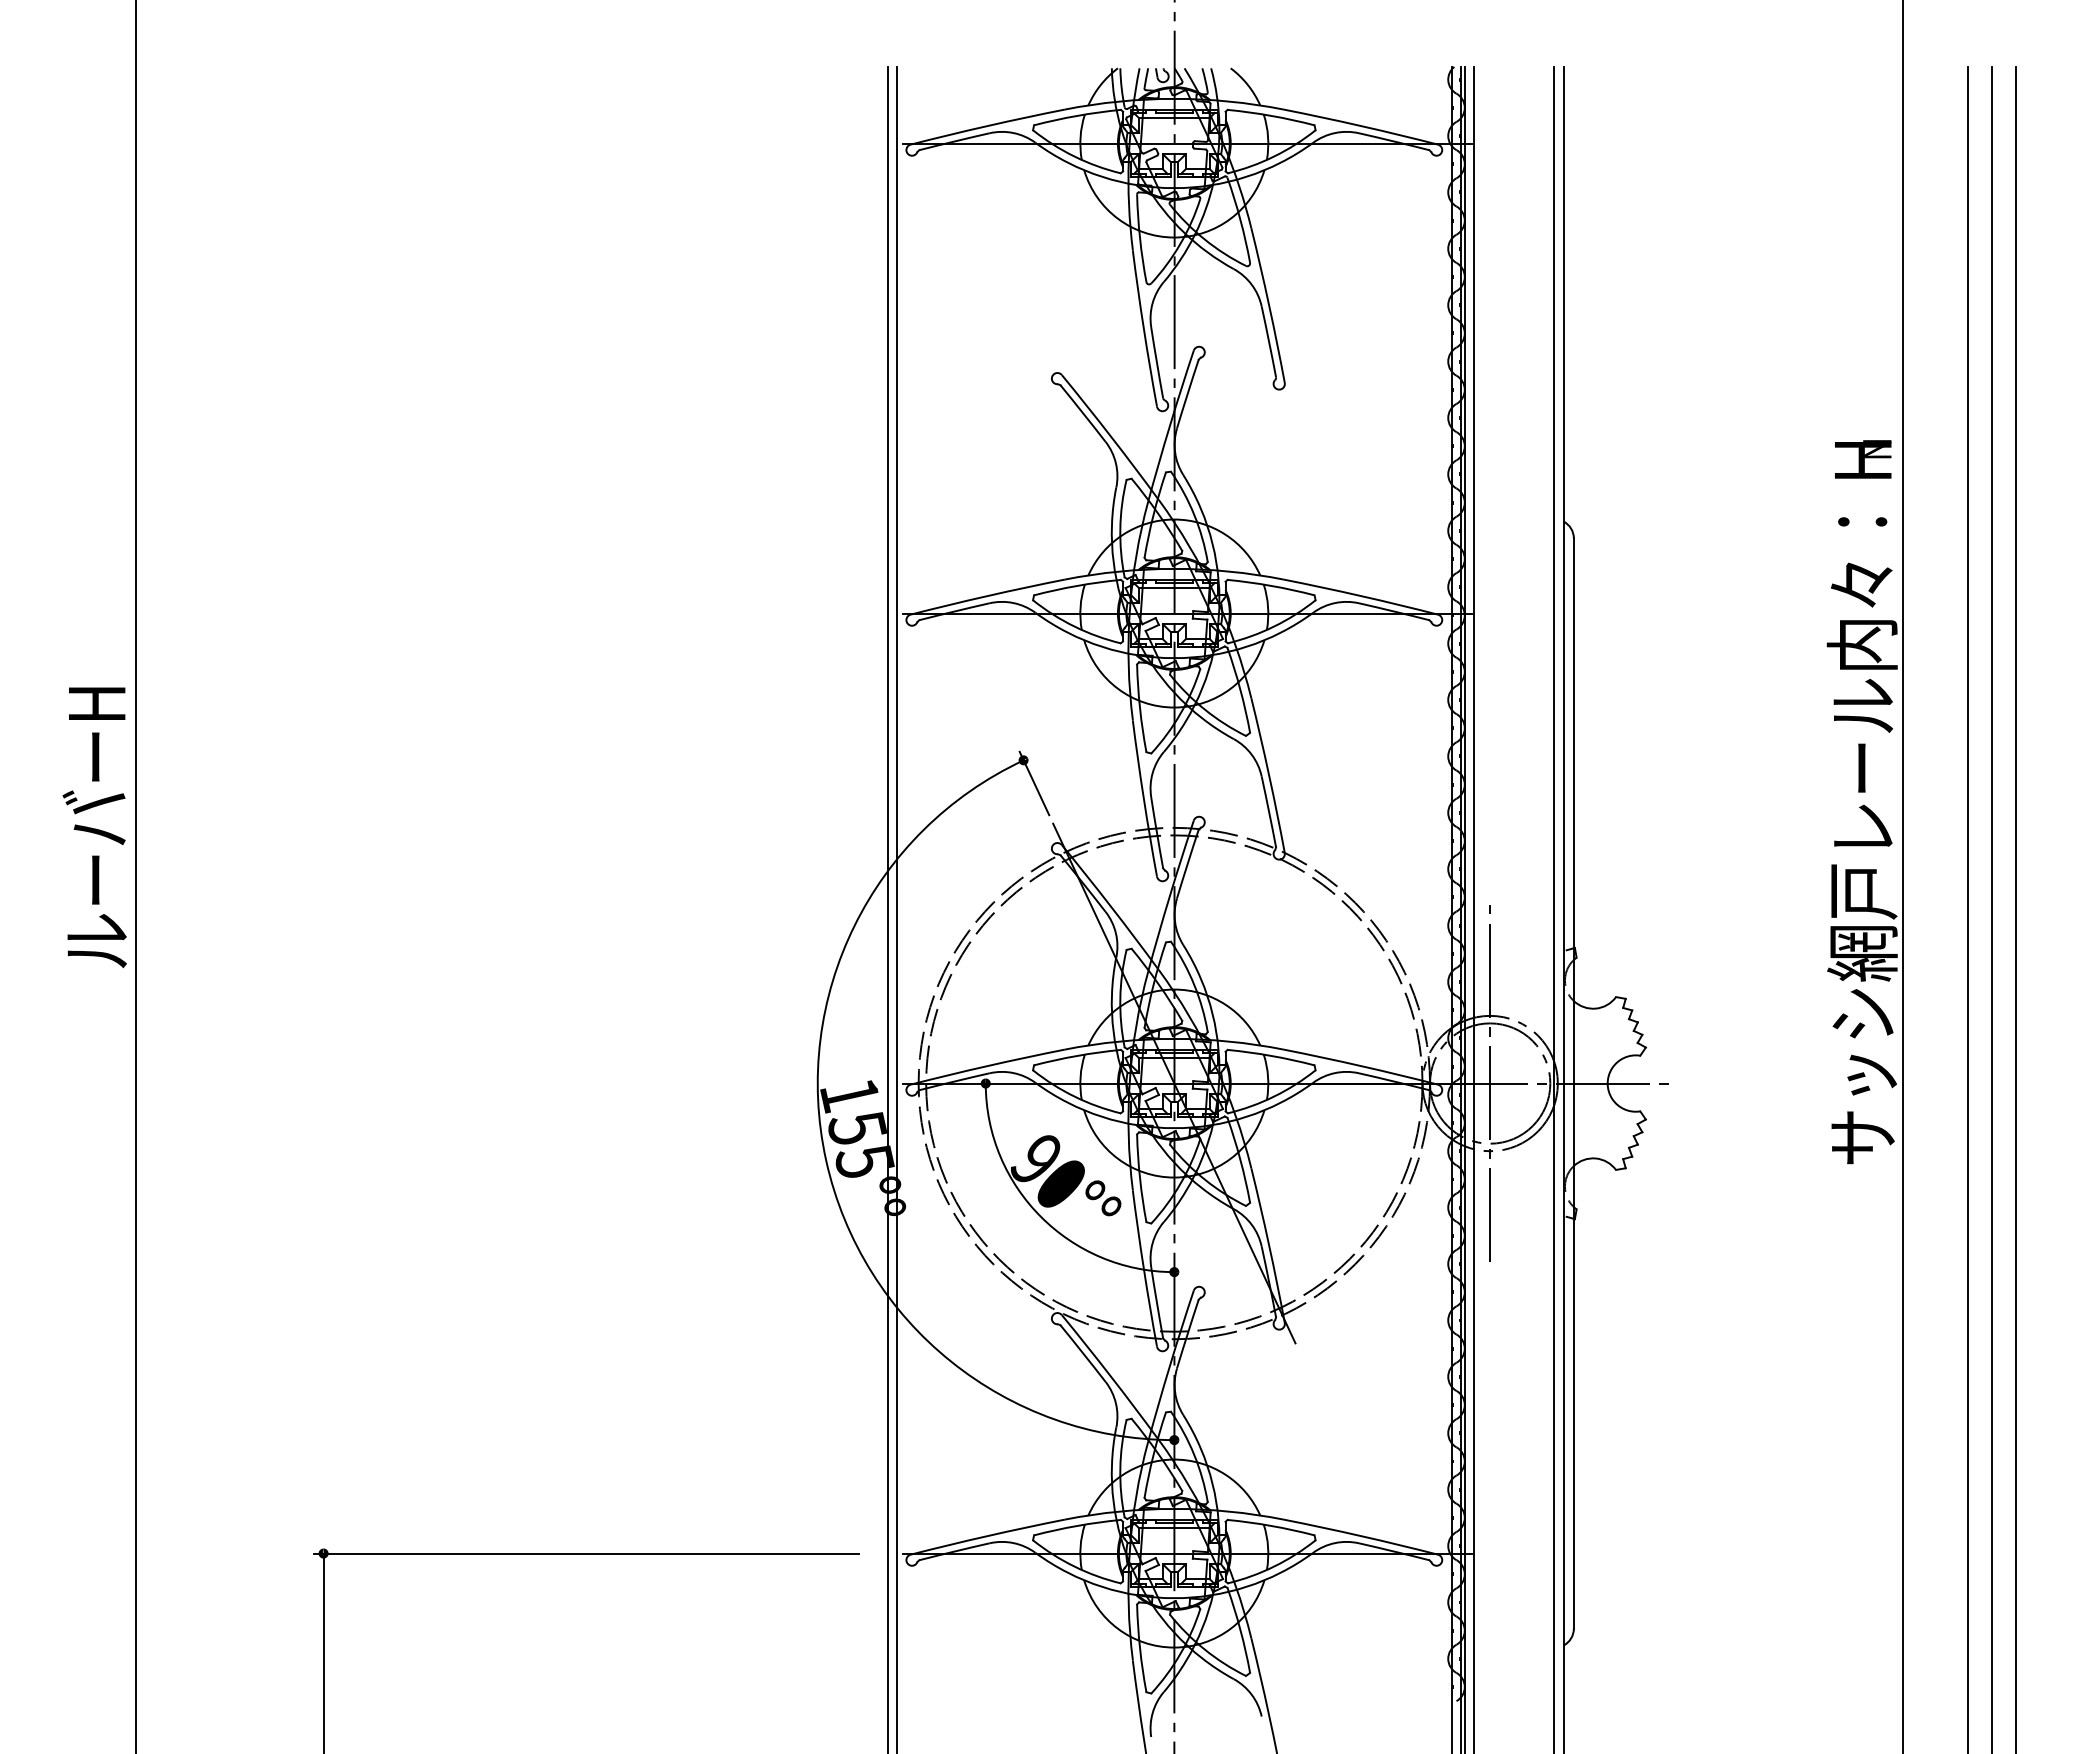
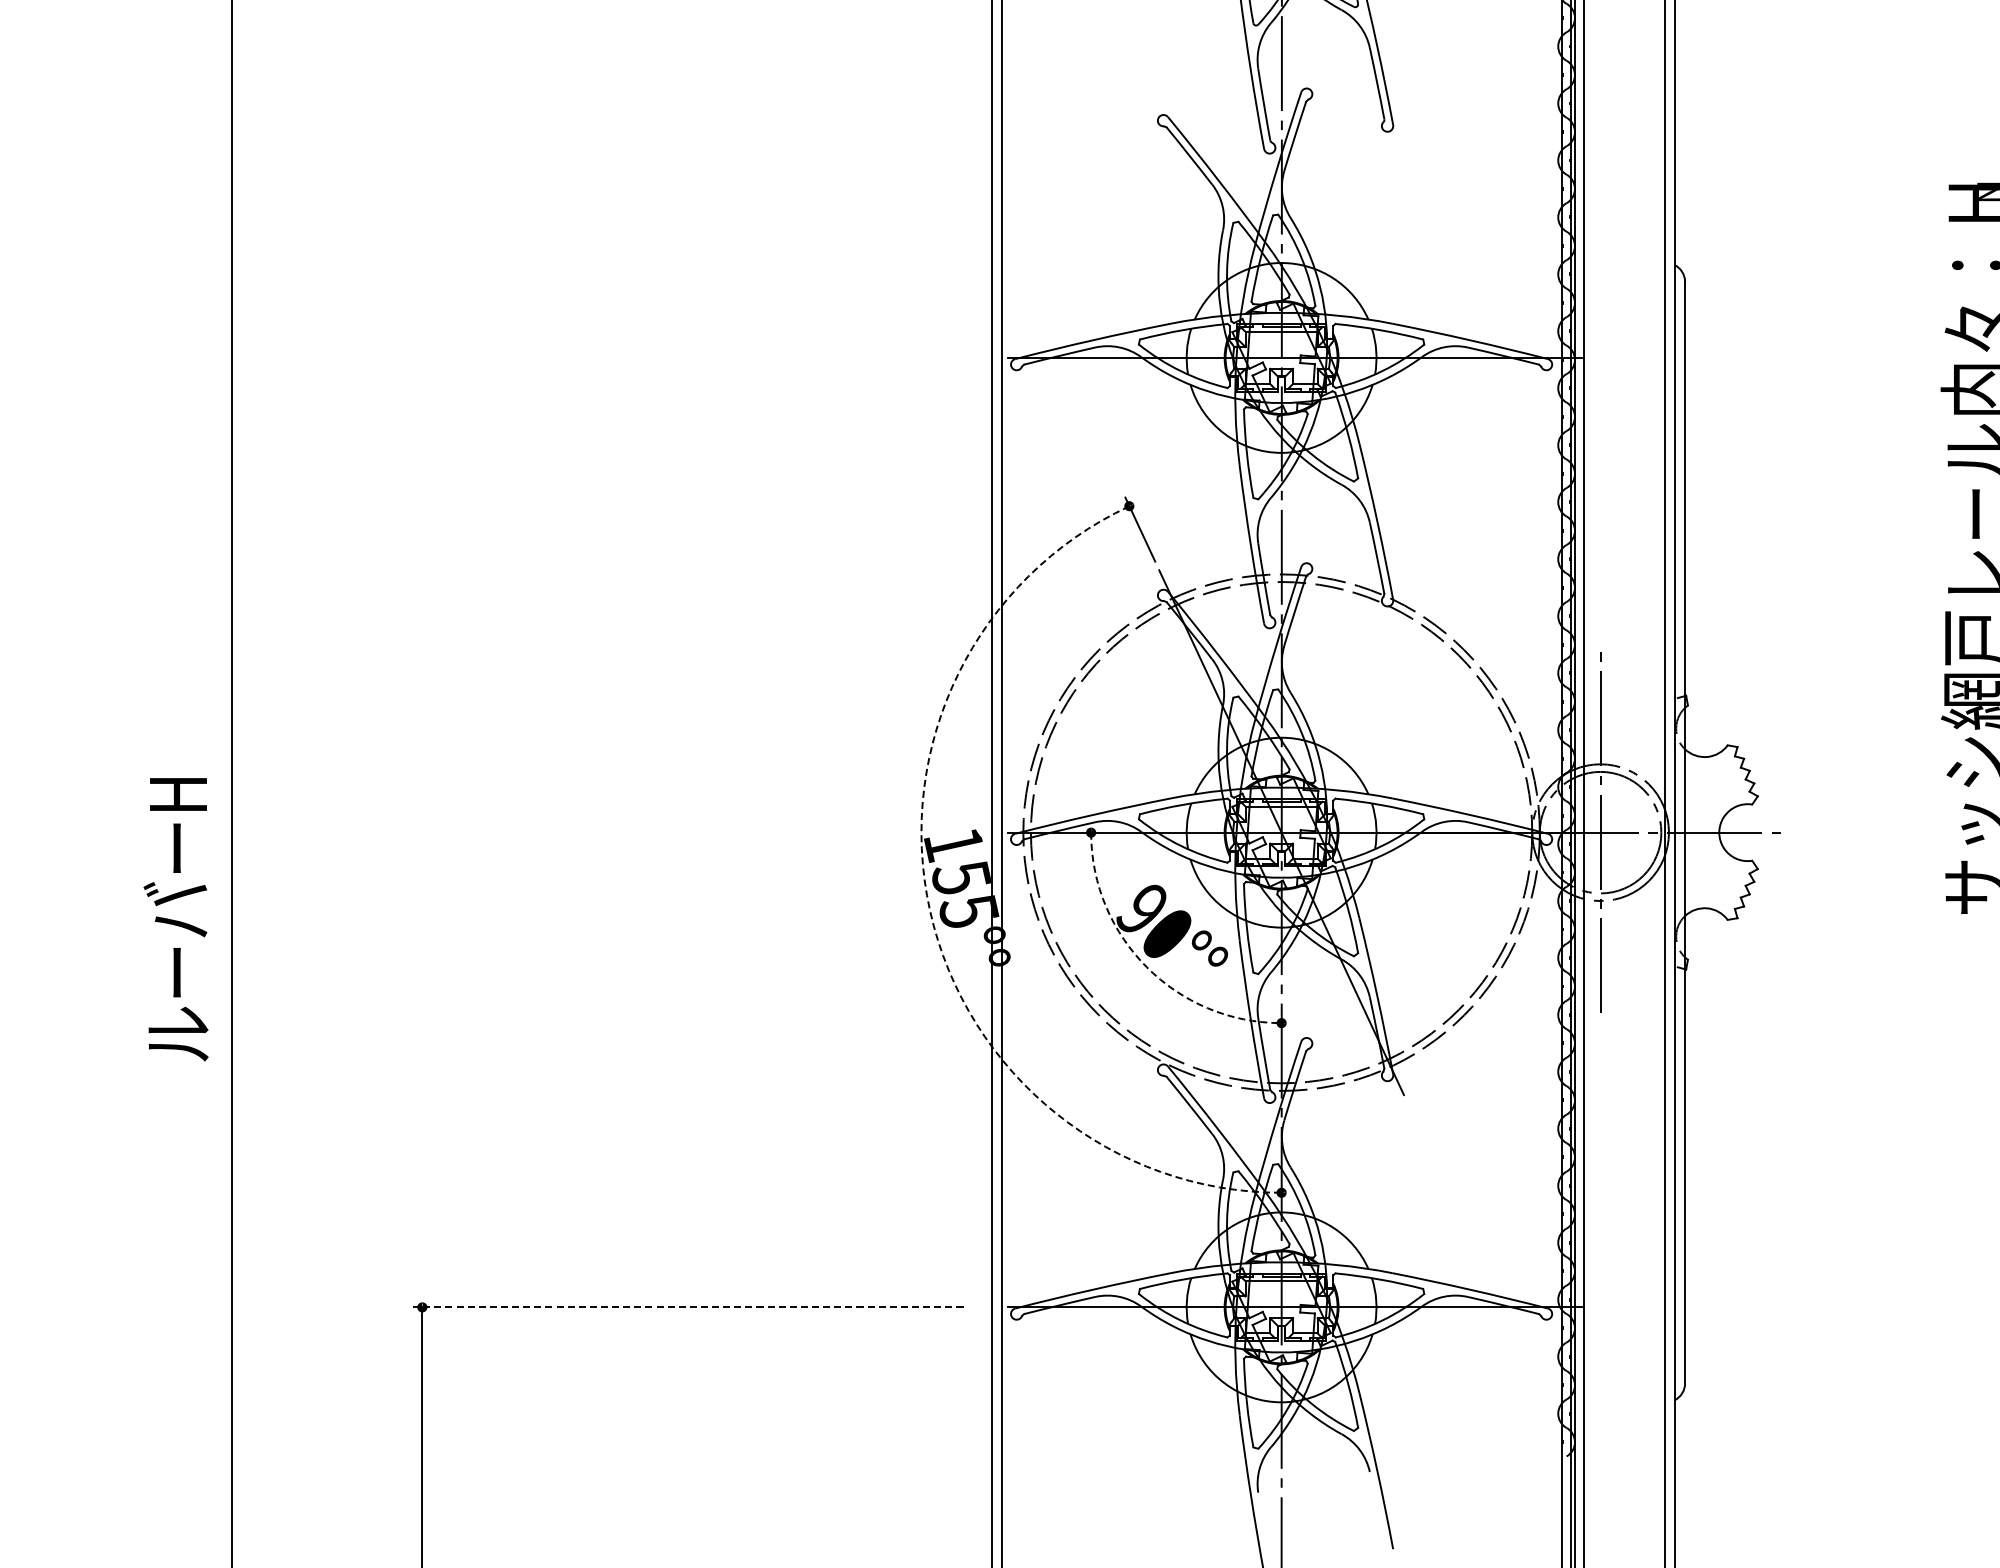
text: (94, 827) -> (175, 919), moved
arc: (826, 1160) -> (930, 910), solid -> dashed
arc: (1040, 1216) -> (1146, 966), solid -> dashed
line: (586, 1553) -> (687, 1307), solid -> dashed

